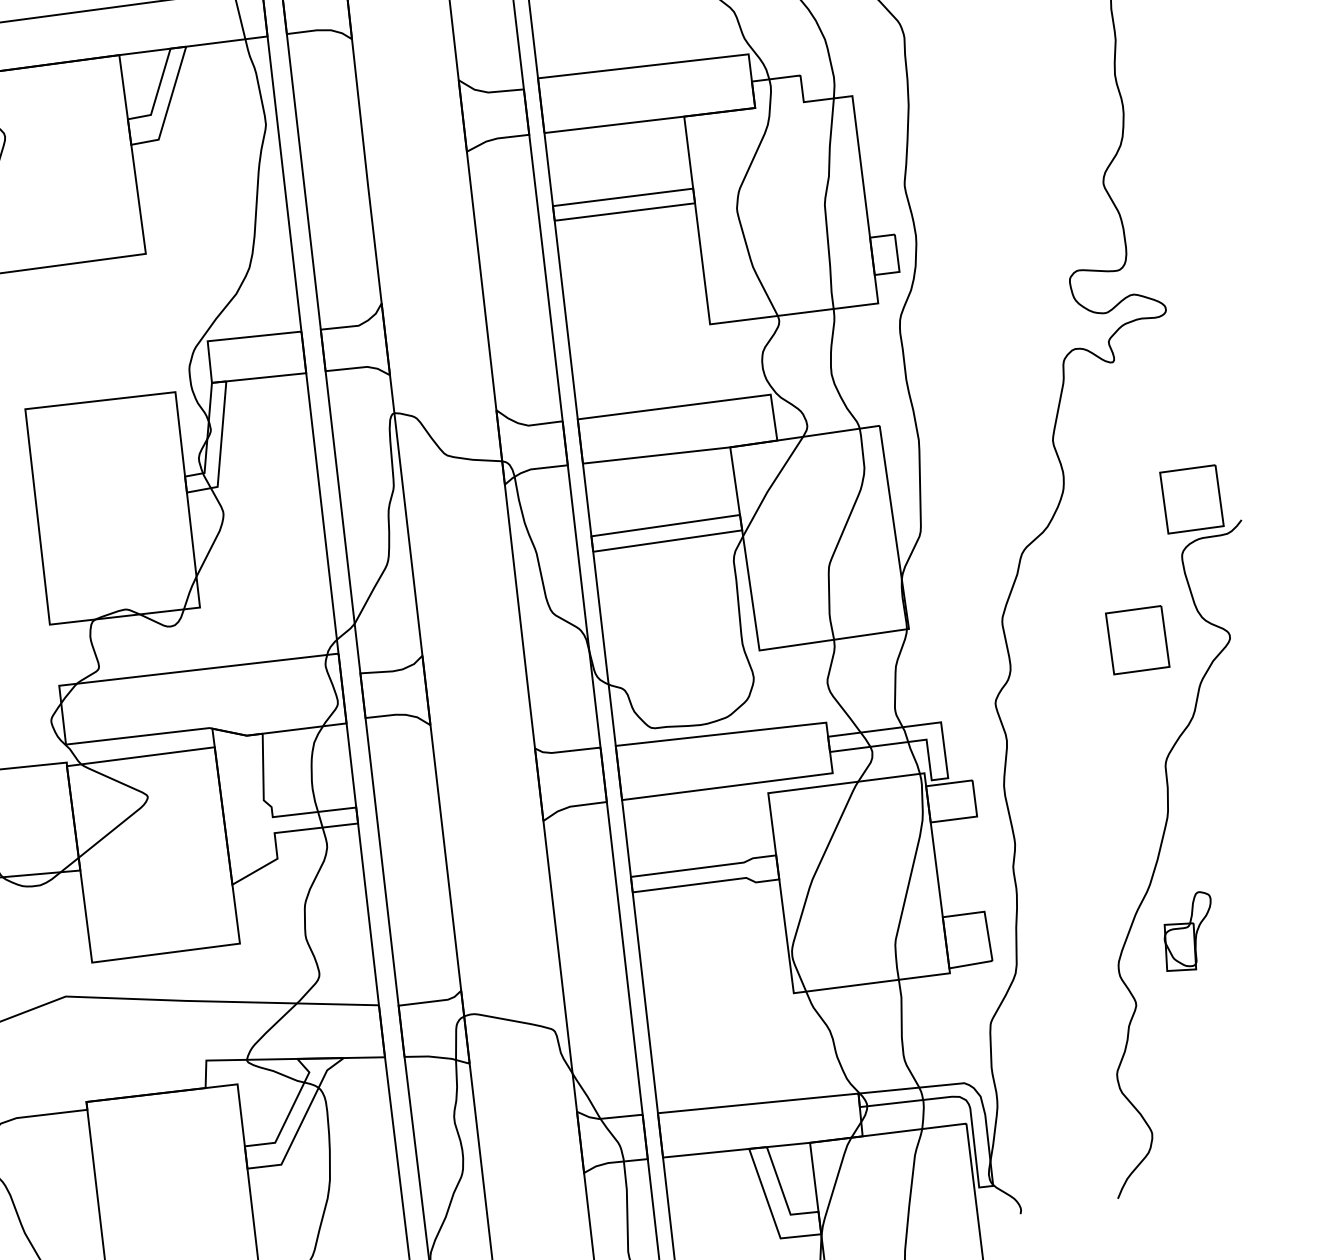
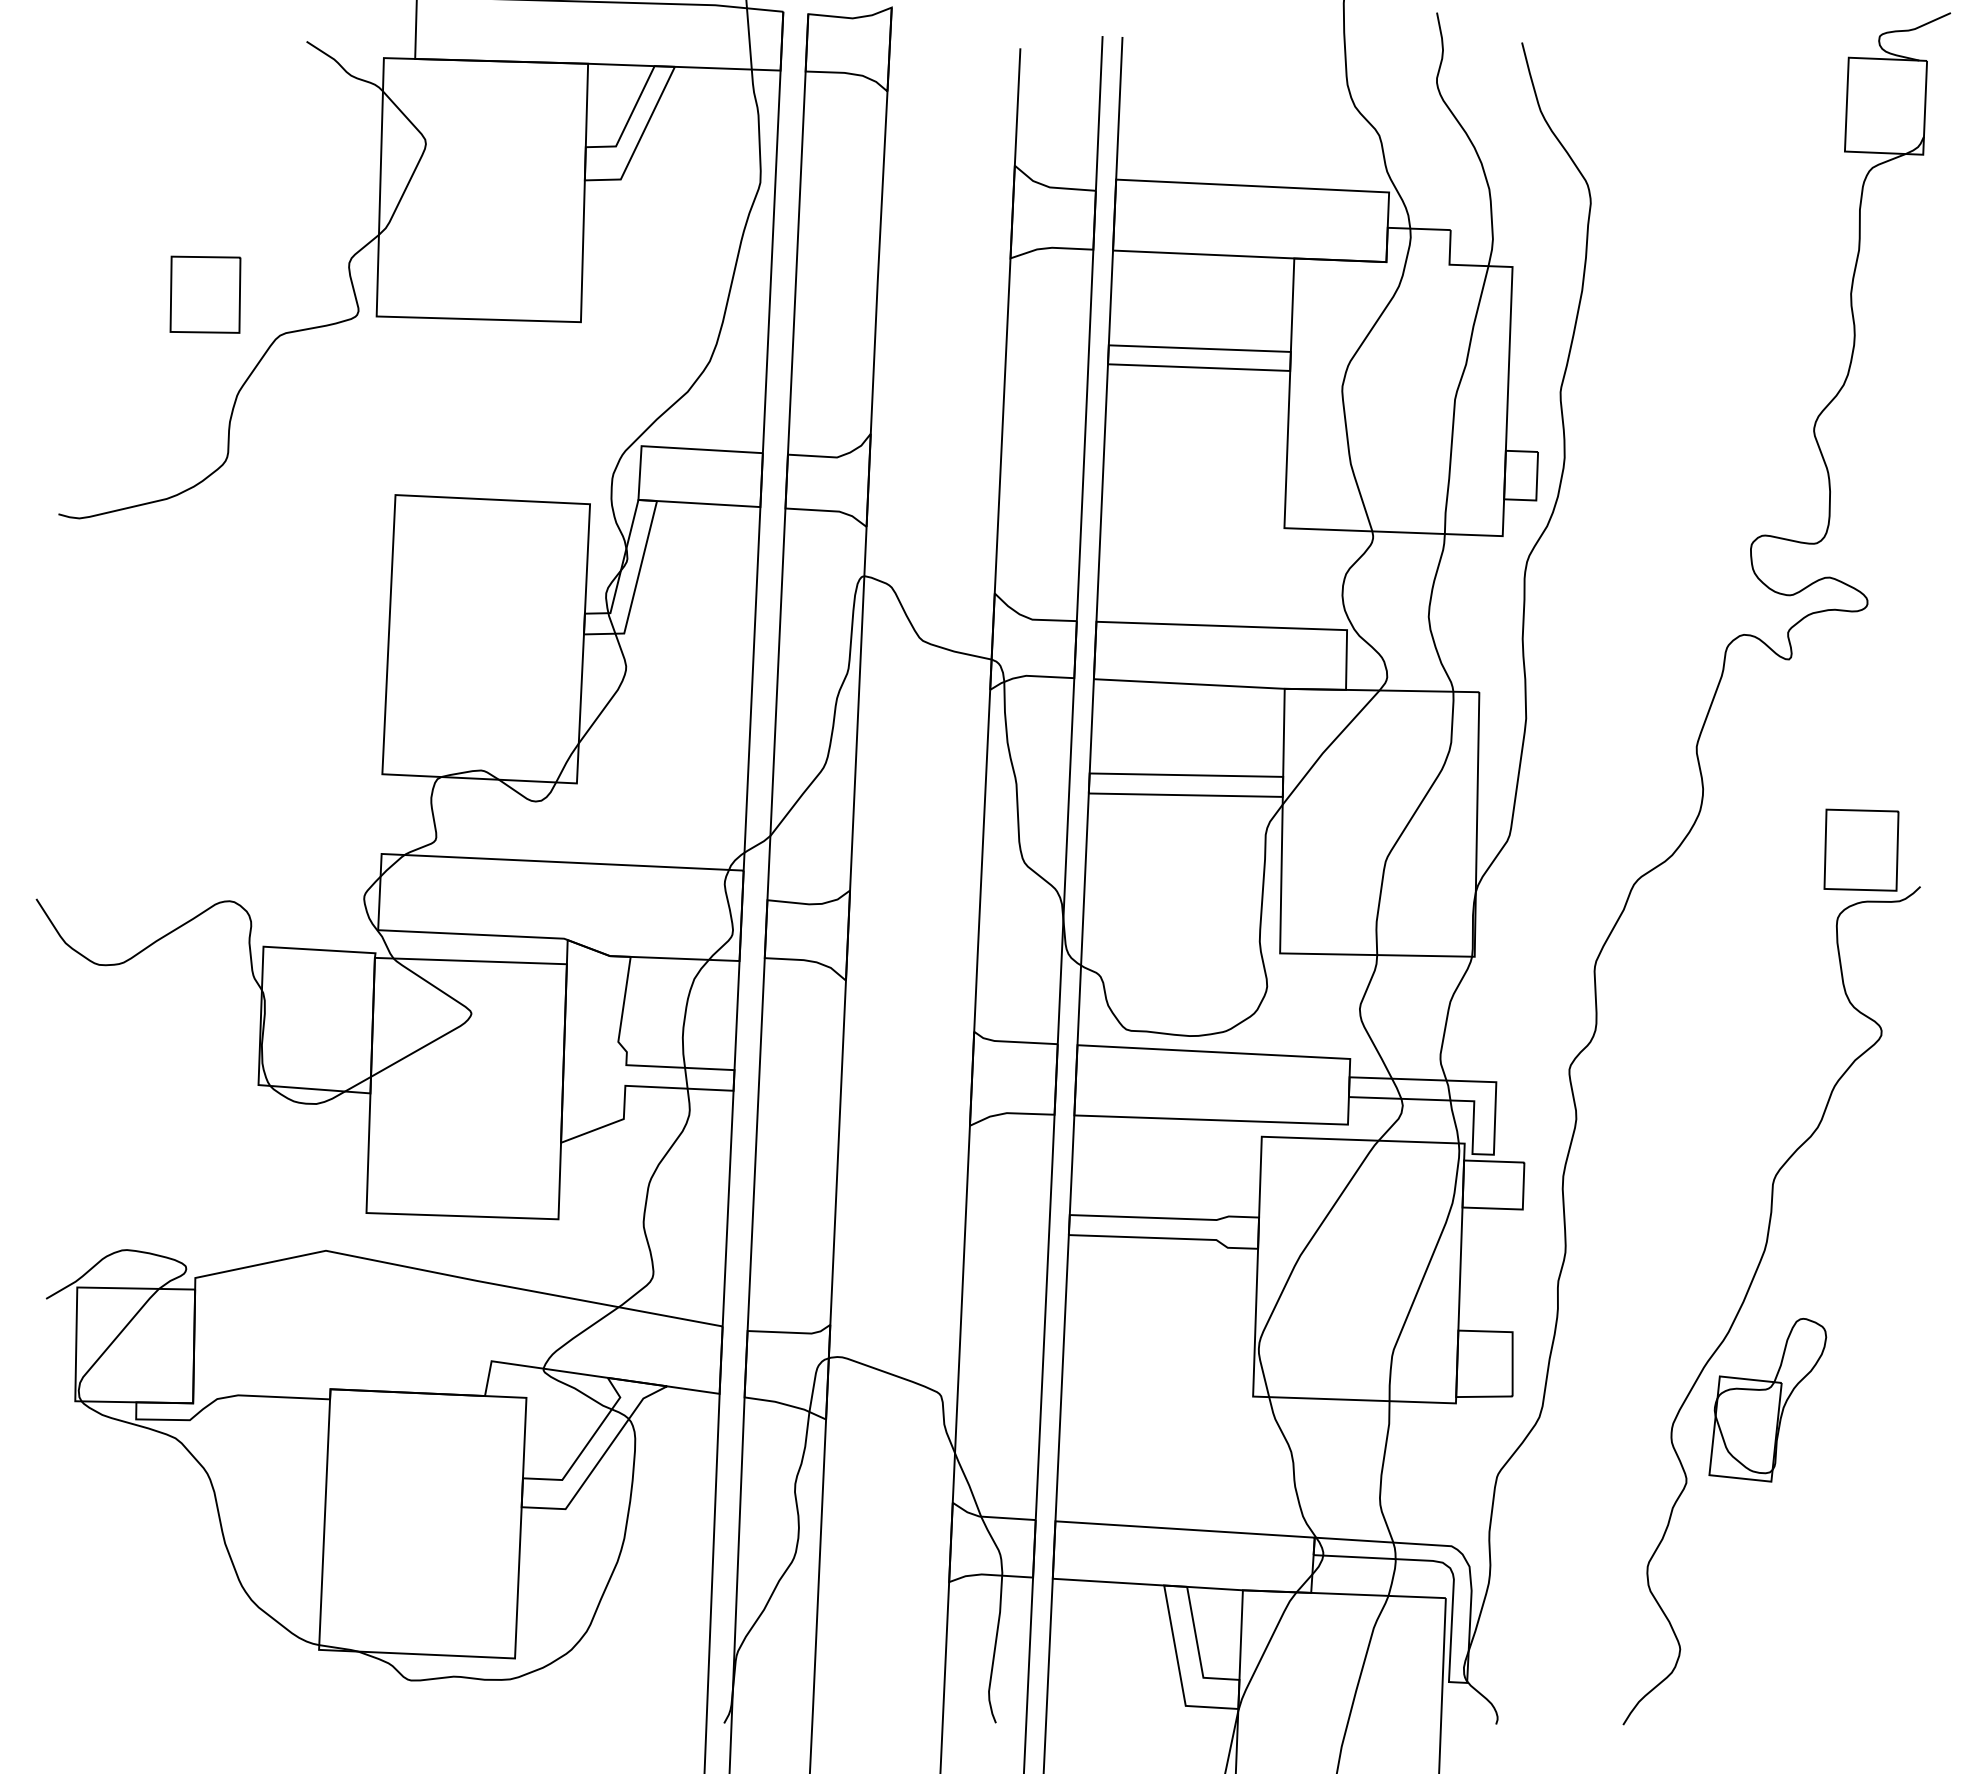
part: (1137, 639) -> (1763, 1017), removed
part: (1188, 932) -> (1767, 1400), size x1.67

